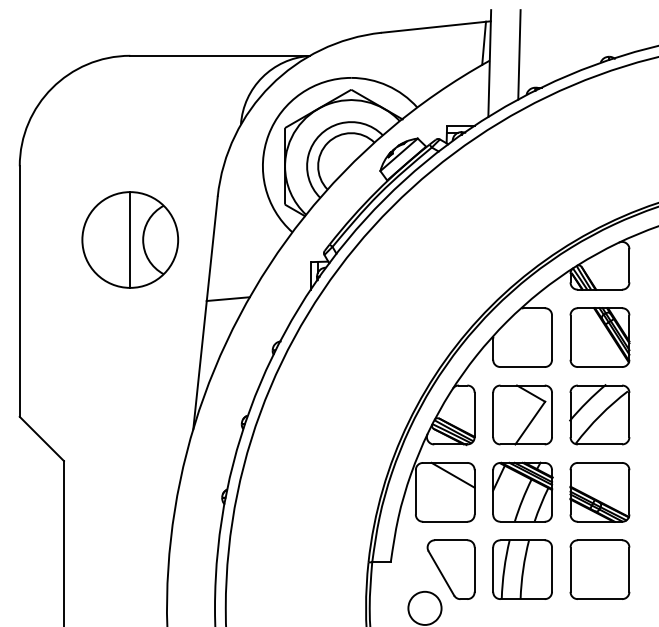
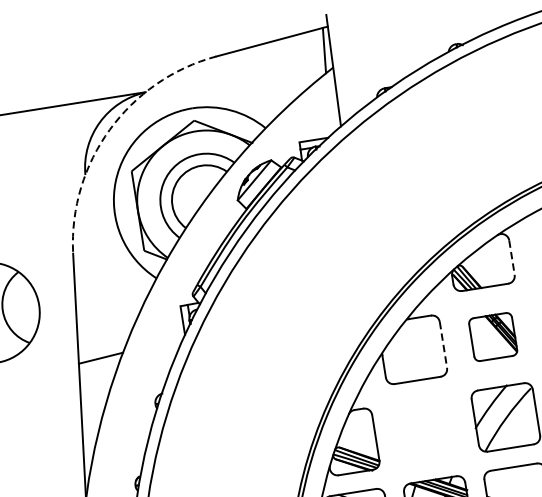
line: (519, 54) -> (363, 56), removed
arc: (270, 85) -> (109, 129), solid -> dashed
line: (629, 265) -> (511, 257), solid -> dashed
part: (599, 337) -> (492, 337), size x0.7
line: (552, 338) -> (444, 345), solid -> dashed
part: (522, 414) -> (425, 429), removed

